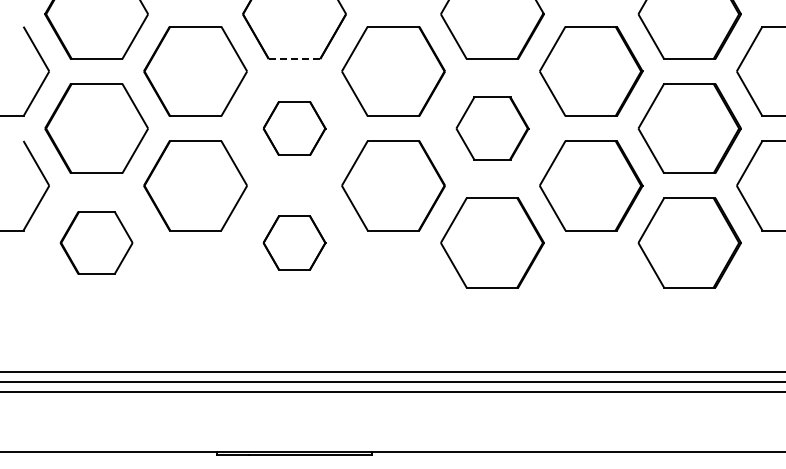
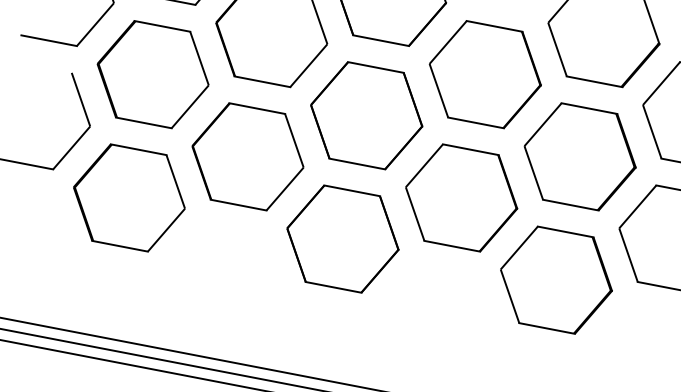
line: (294, 59) -> (380, 41), dashed -> solid
part: (294, 128) -> (366, 115), size x1.67
part: (492, 128) -> (580, 156), size x1.43
part: (96, 242) -> (129, 197), size x1.43
part: (294, 242) -> (342, 238), size x1.67

